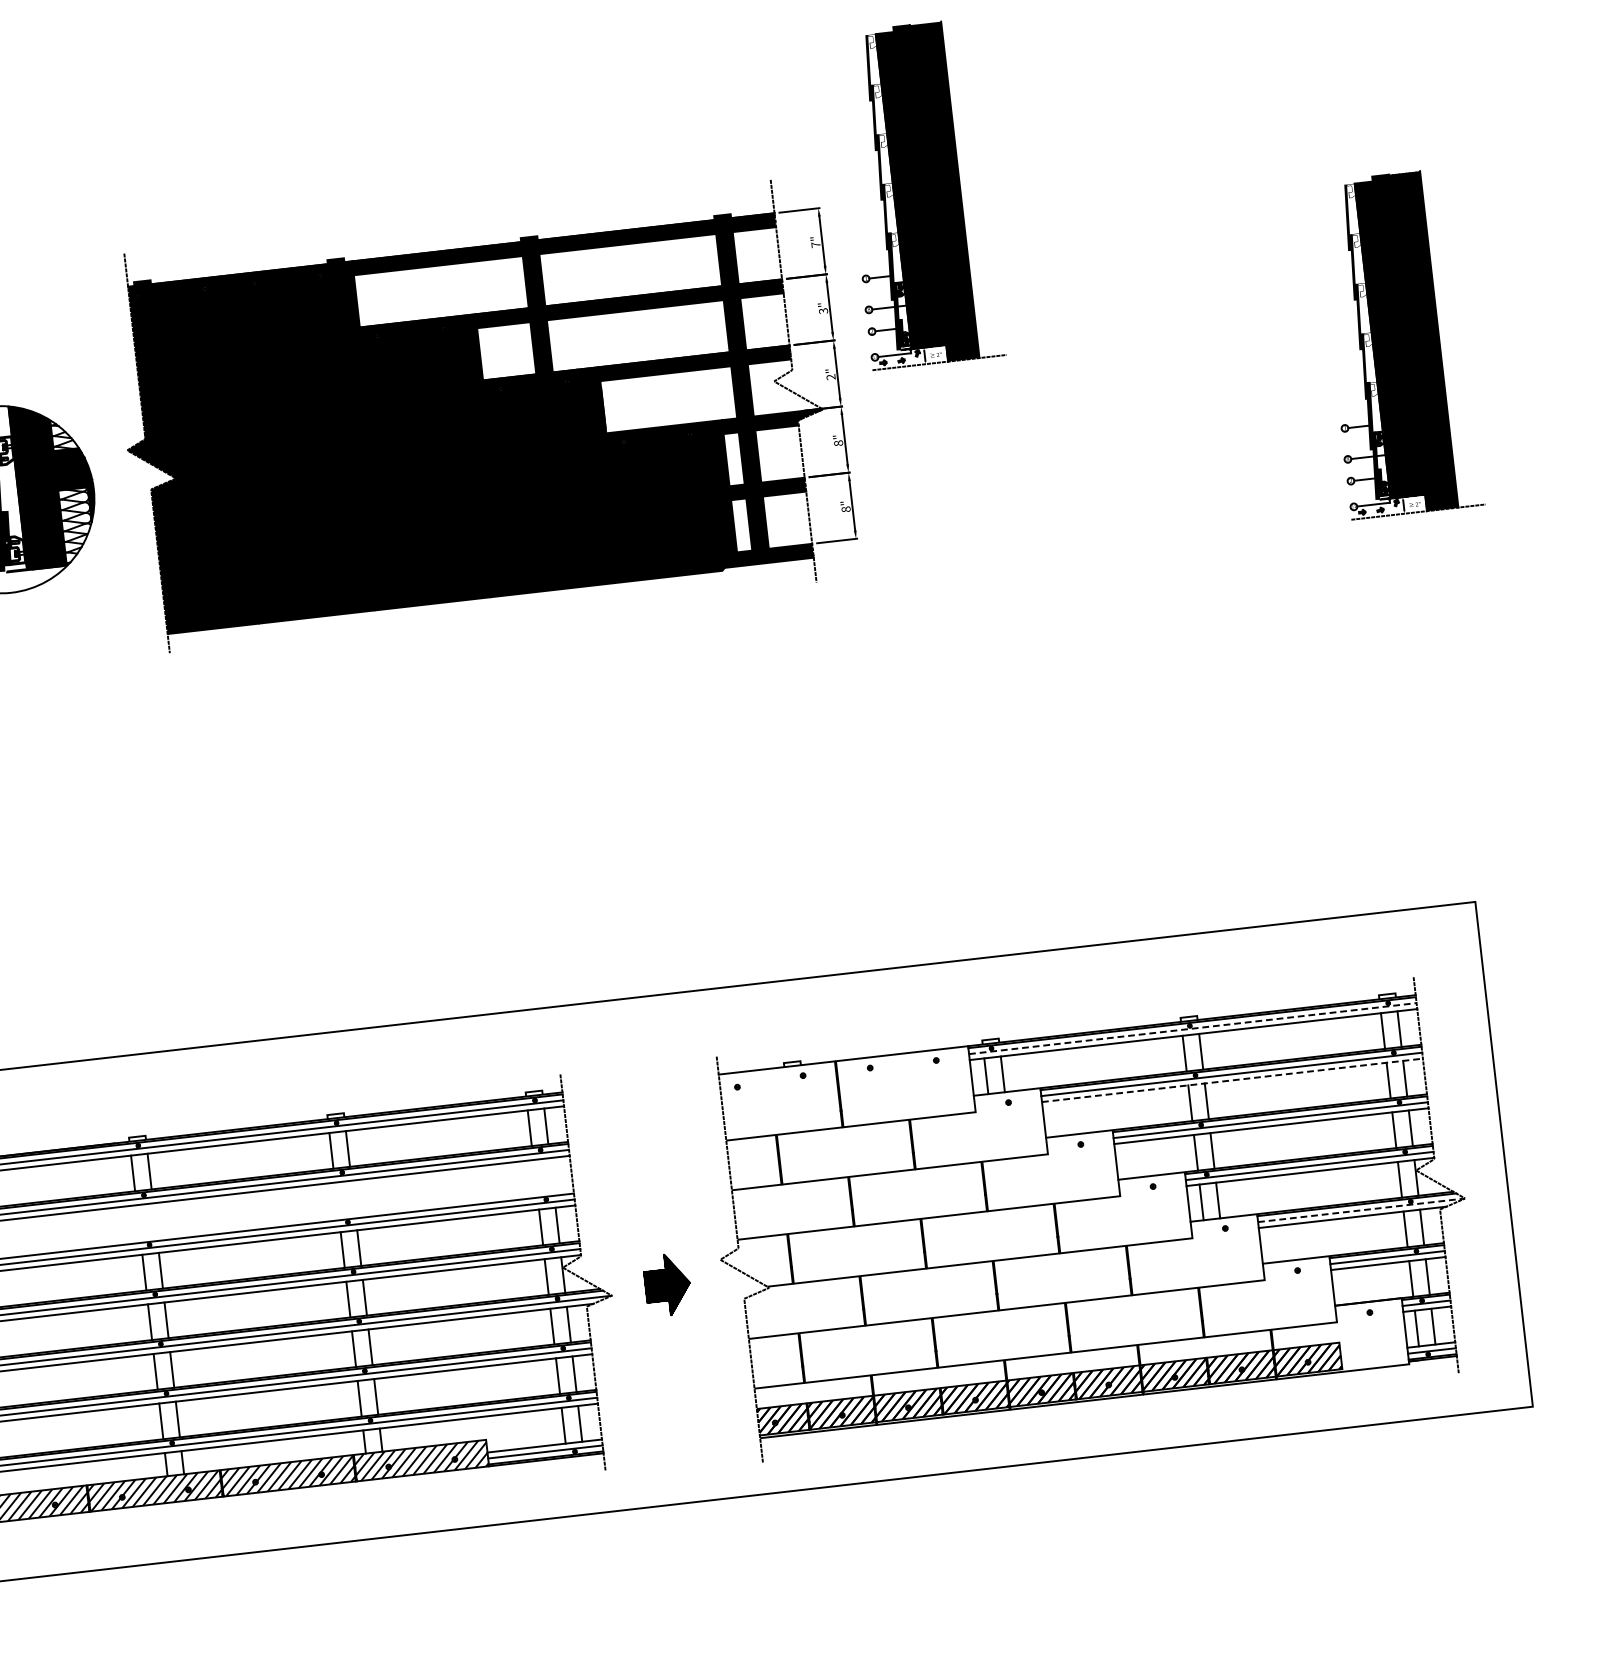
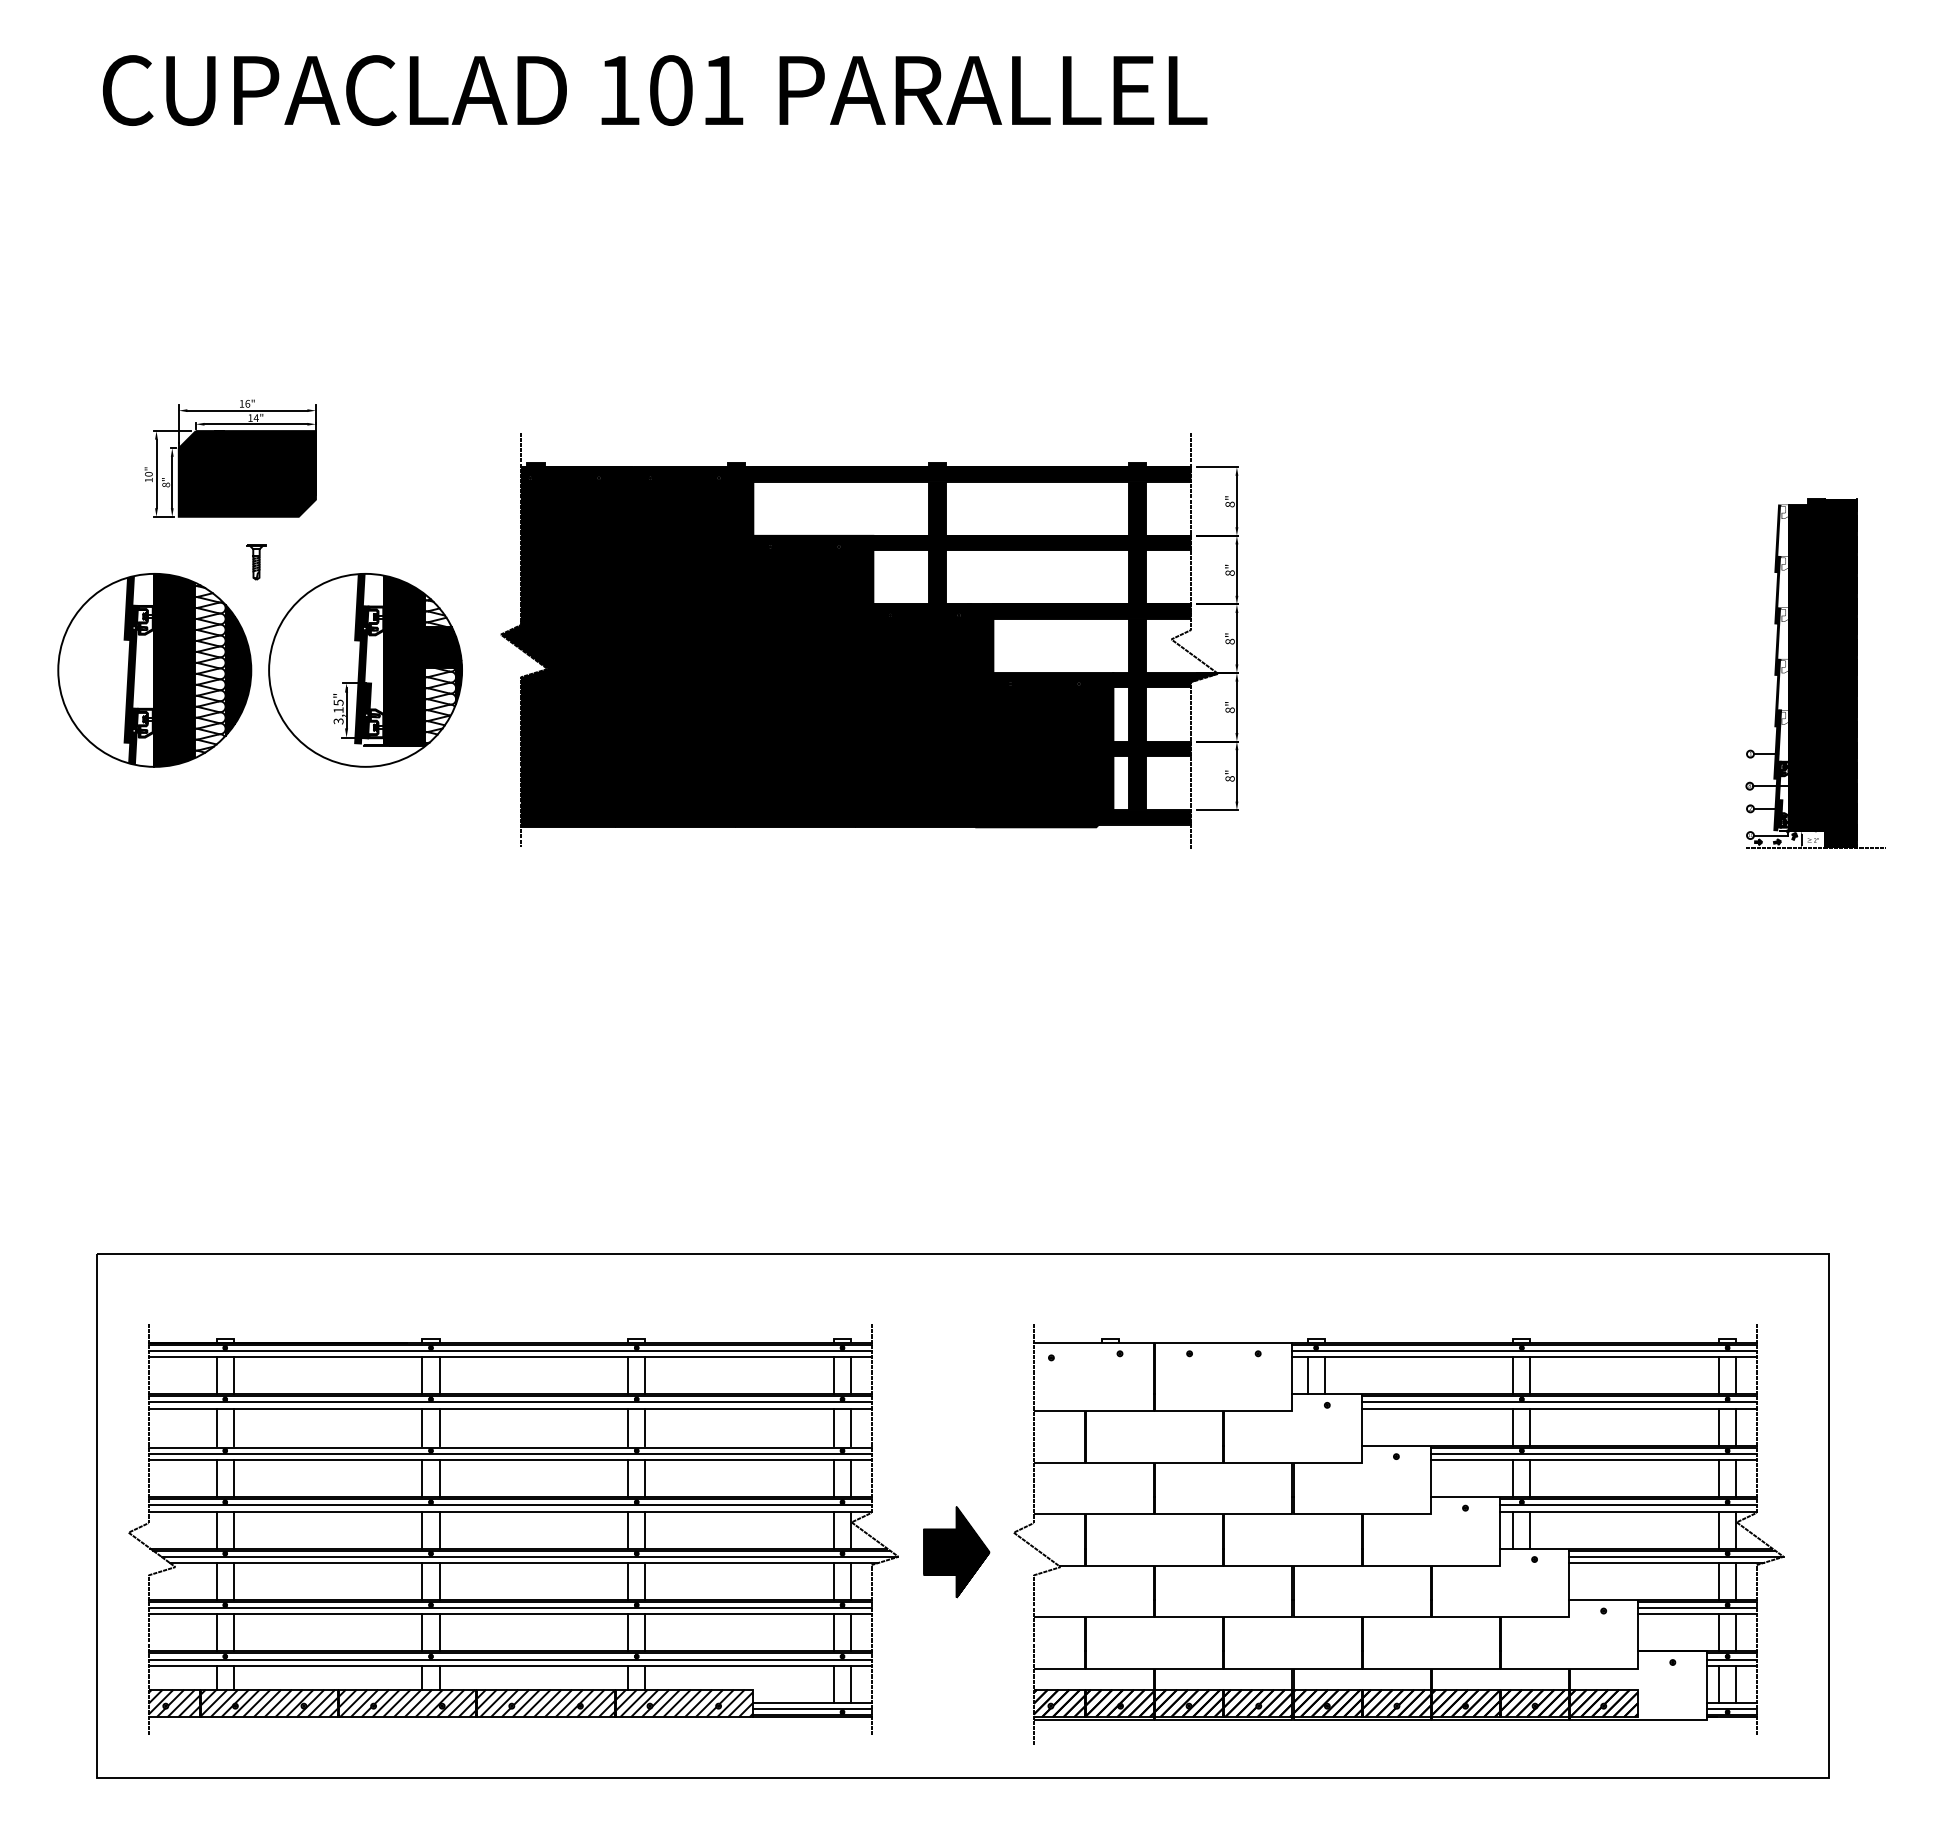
part: (919, 194) -> (1342, 464), removed
text: (815, 244) -> (1229, 504), 7" -> 8"
text: (822, 310) -> (1229, 572), 3" -> 8"
text: (830, 377) -> (1229, 641), 2" -> 8"
line: (1193, 1028) -> (1525, 1351), dashed -> solid
line: (1232, 1080) -> (1559, 1408), dashed -> solid
line: (552, 1175) -> (851, 1426), added
line: (534, 1177) -> (833, 1426), added
line: (353, 1197) -> (645, 1426), added
line: (337, 1199) -> (628, 1426), added
line: (1361, 1209) -> (1676, 1556), dashed -> solid
line: (155, 1220) -> (439, 1426), added
line: (138, 1222) -> (422, 1426), added
part: (667, 1285) -> (956, 1552), size x1.43

